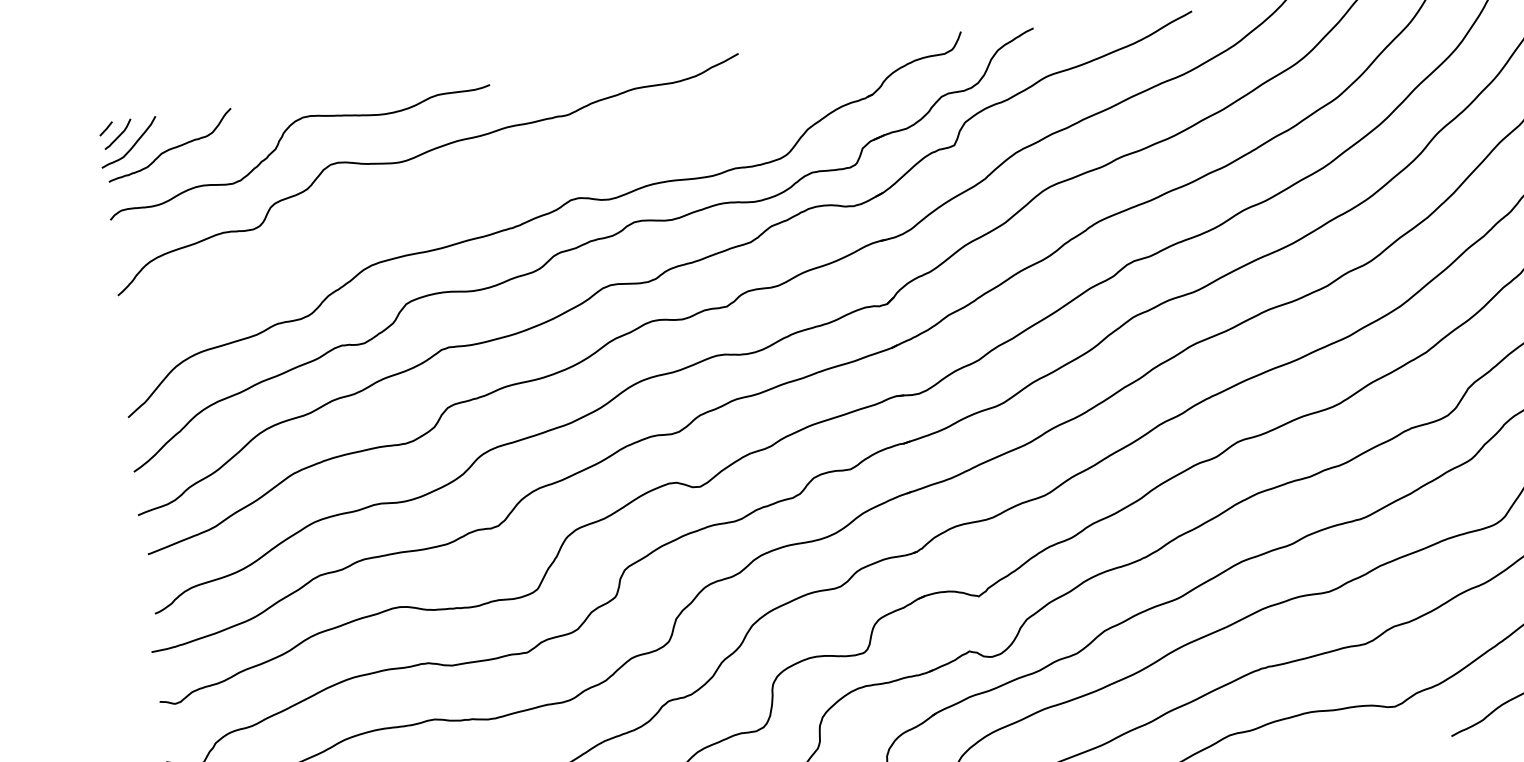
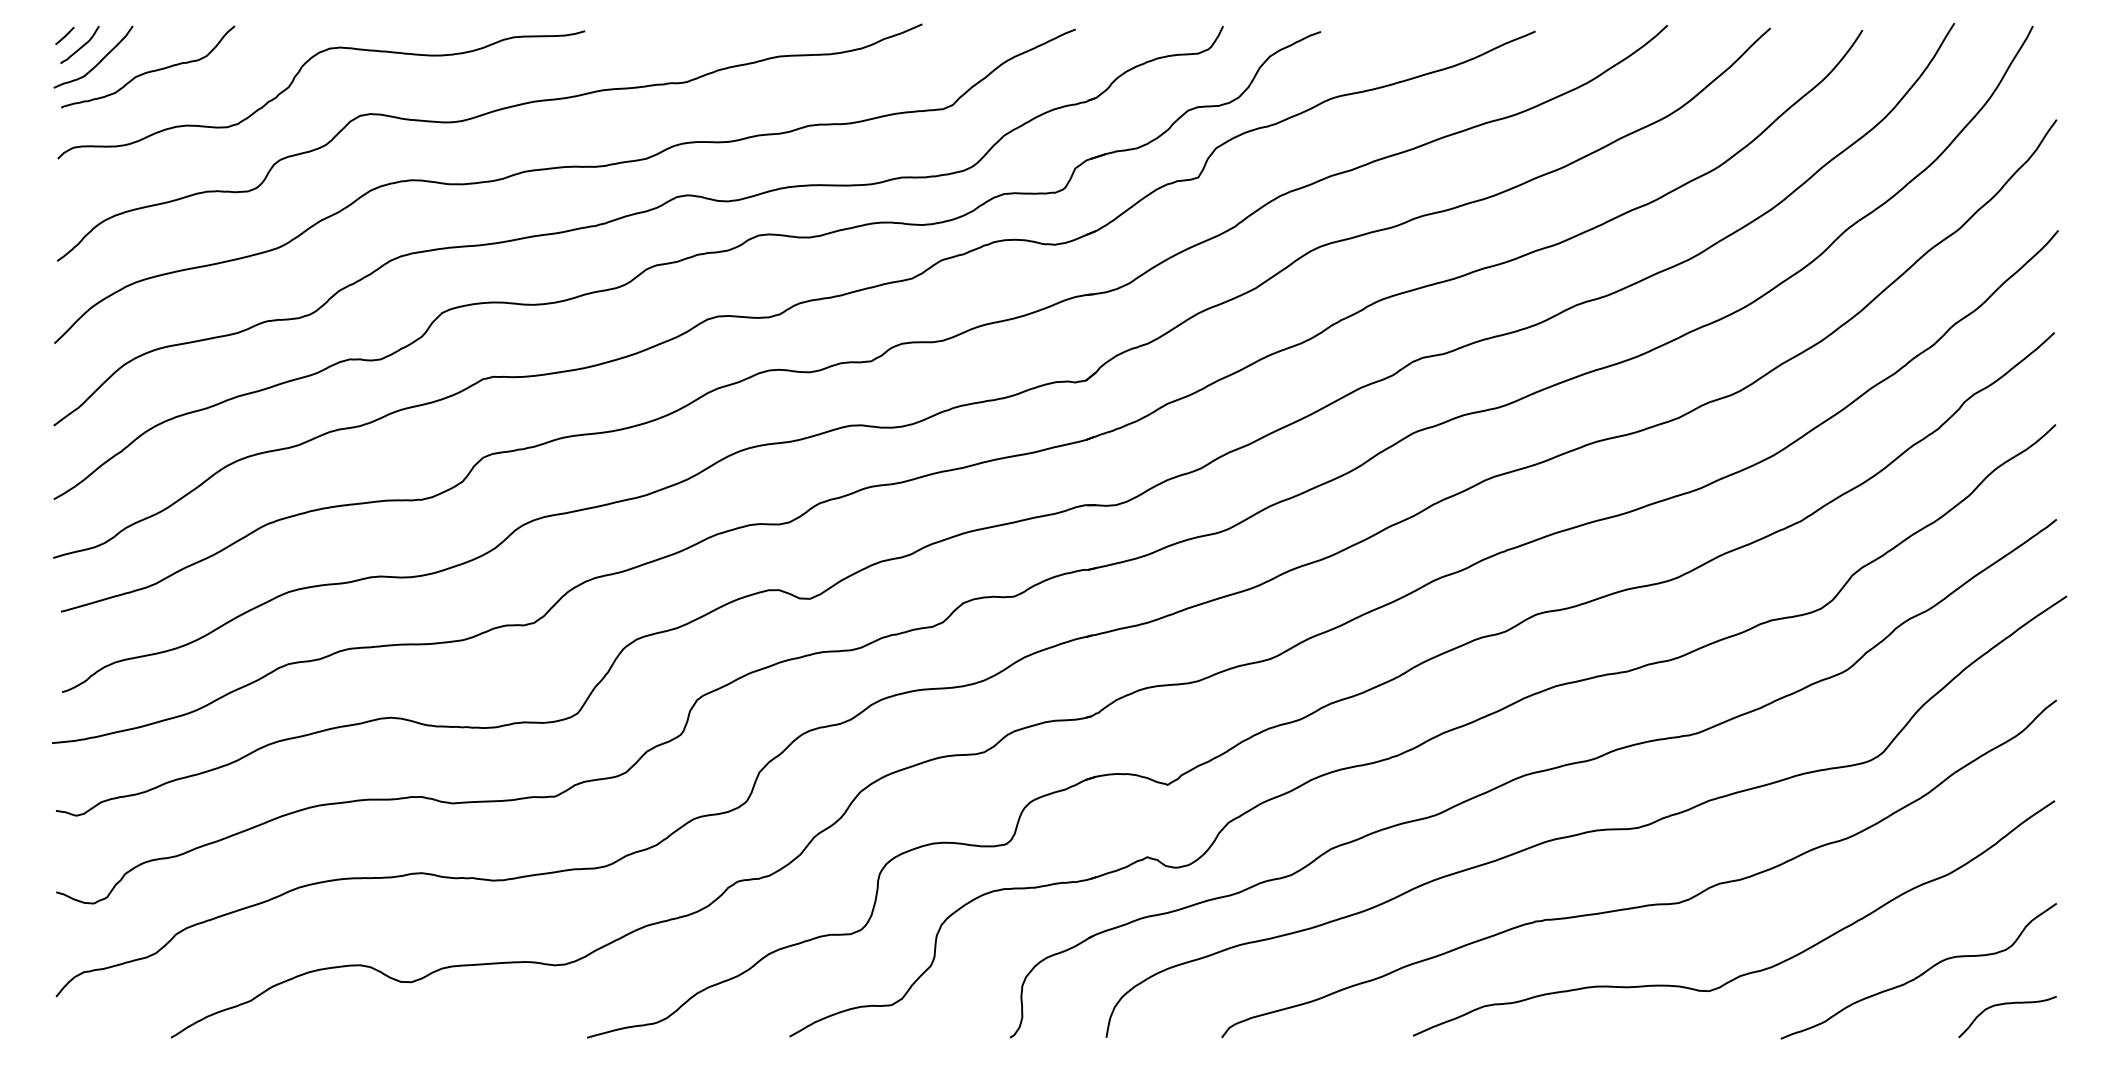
curve: (484, 188) -> (563, 168), added

